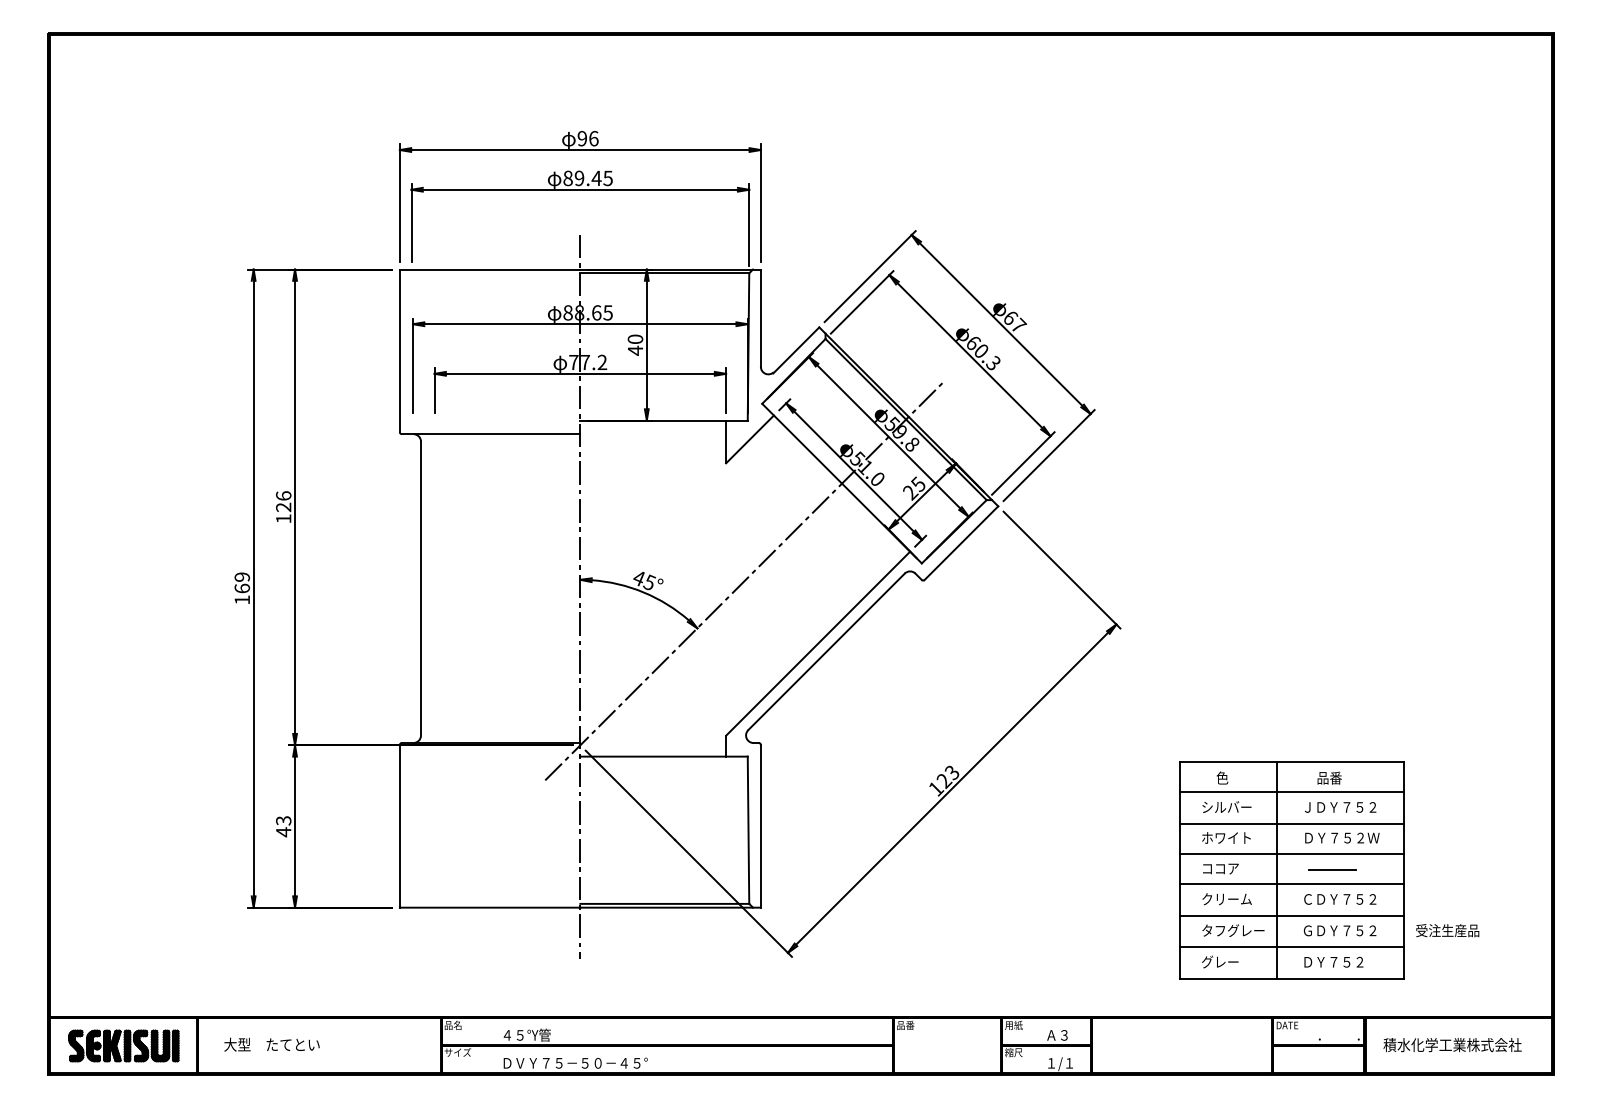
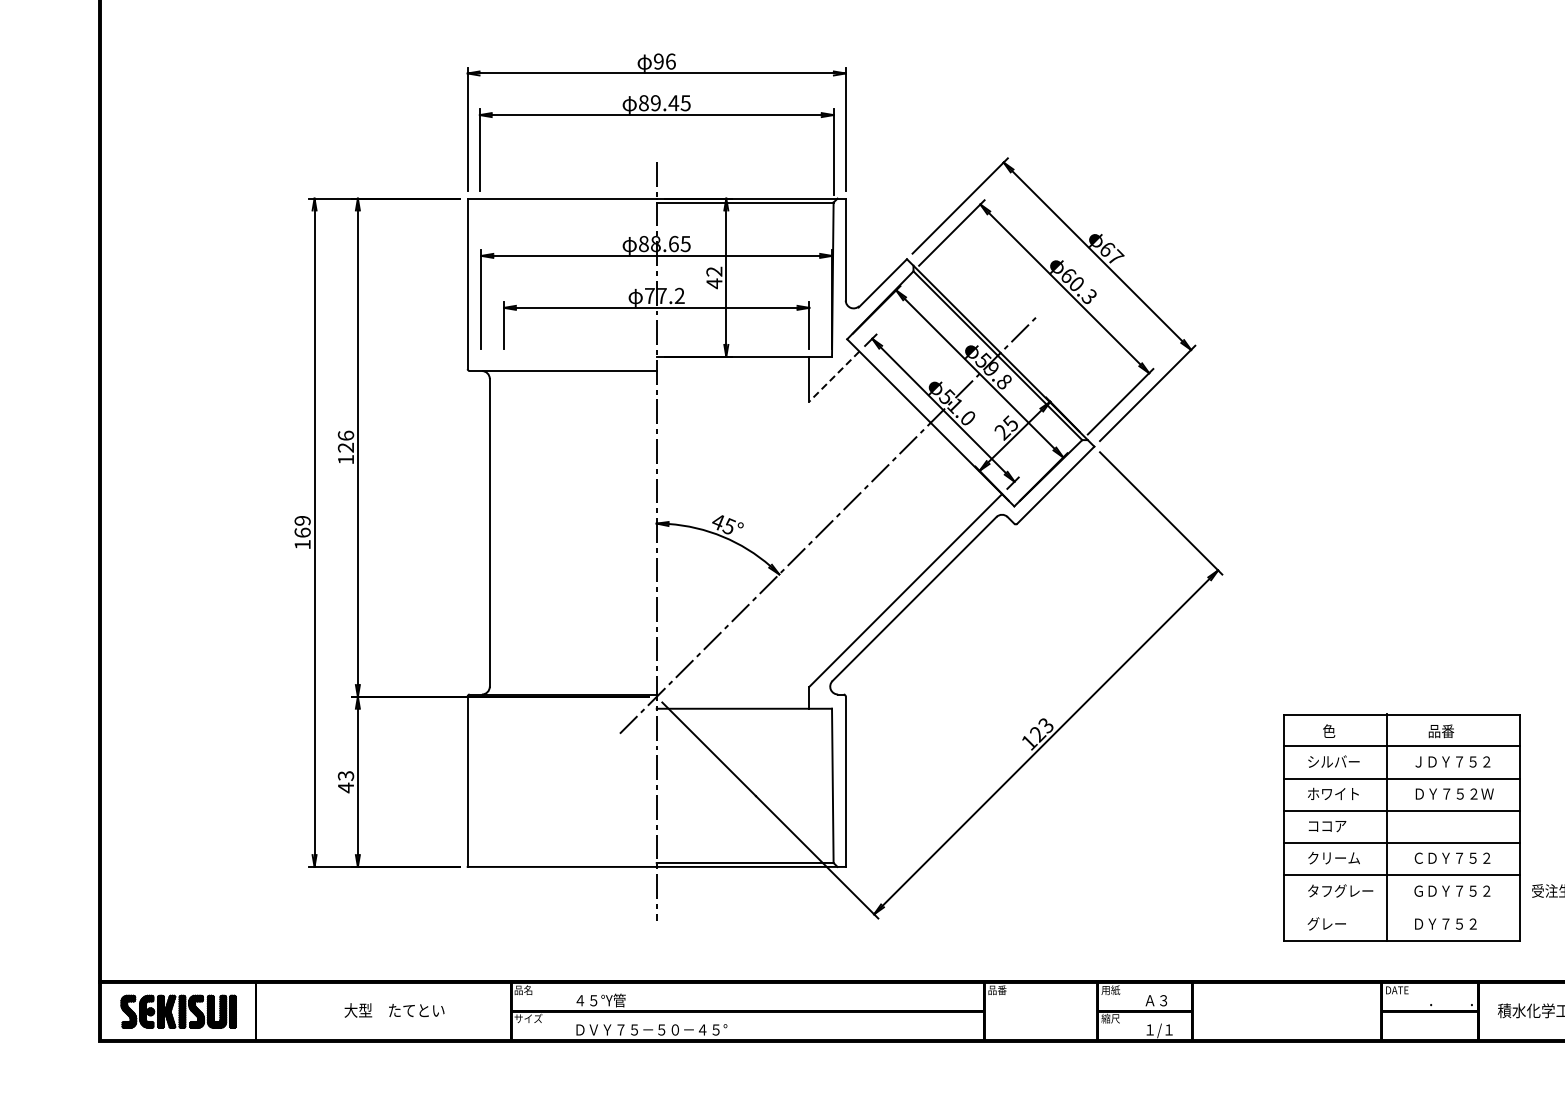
text: (635, 339) -> (714, 271), 40 -> 42
line: (750, 439) -> (834, 376), solid -> dashed
line: (1331, 870) -> (1443, 828), removed
line: (1291, 947) -> (1401, 908), removed
text: (271, 1044) -> (393, 1010), moved

